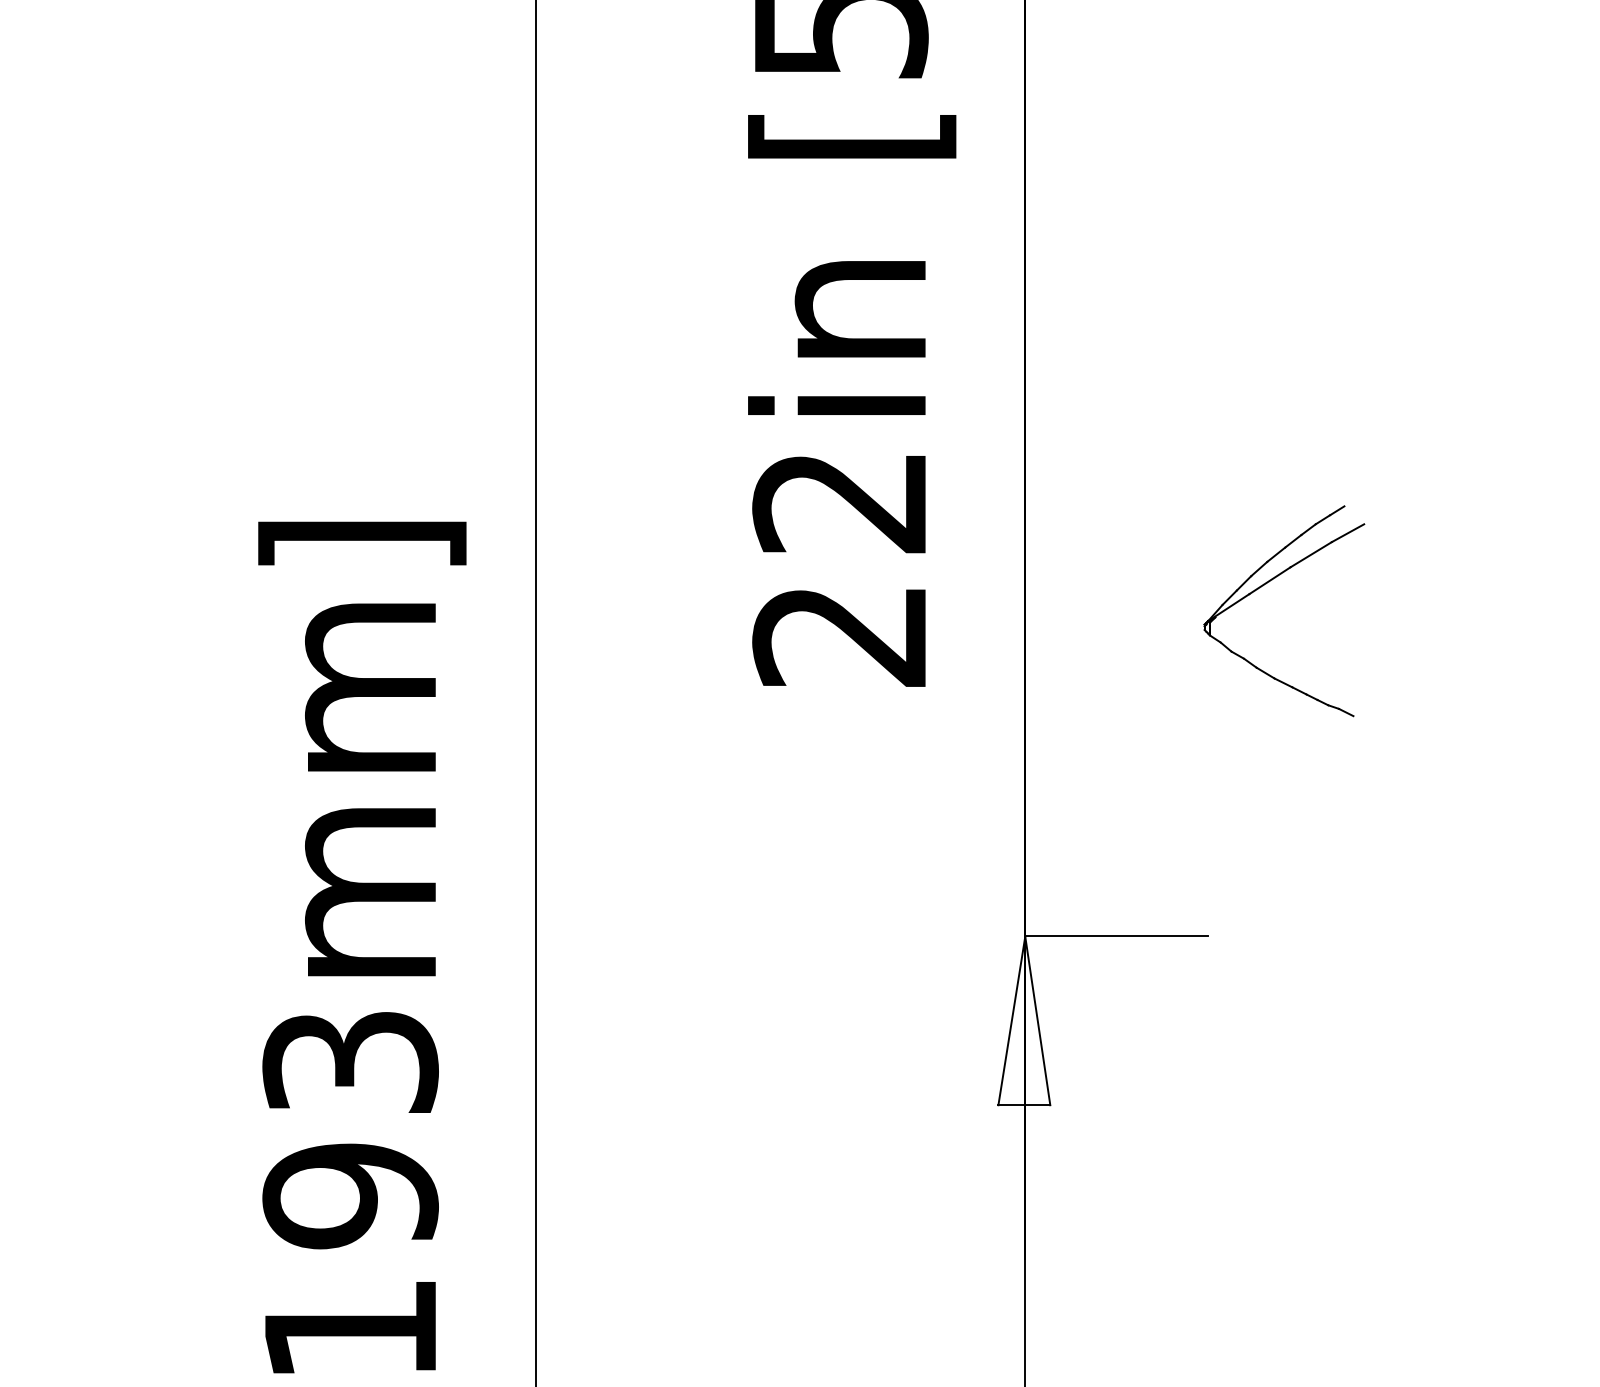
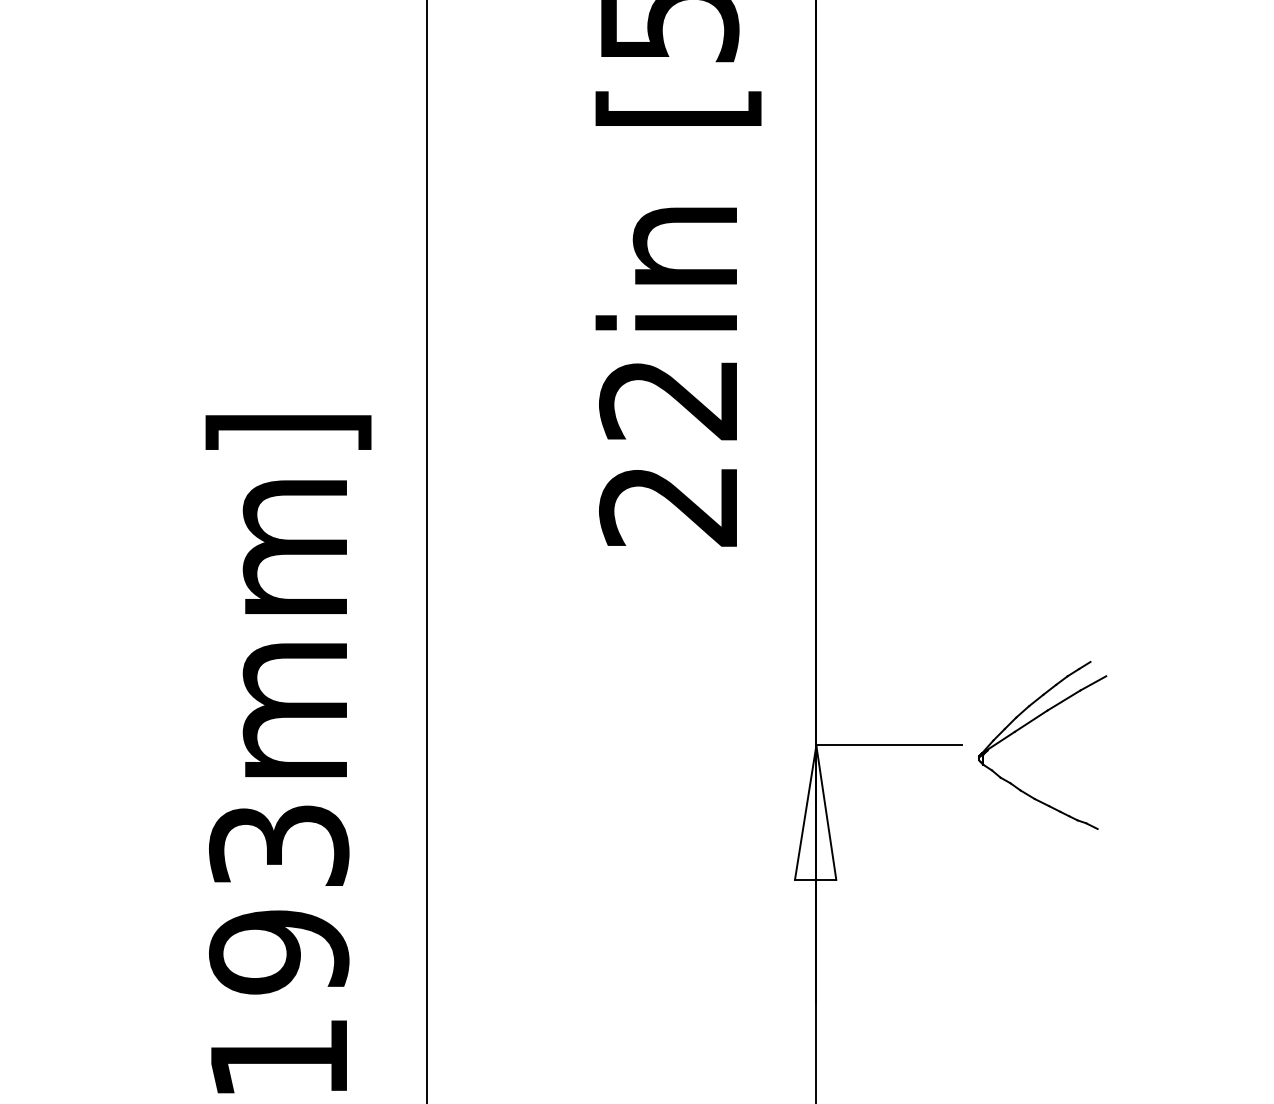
part: (1266, 584) -> (1028, 724), moved

